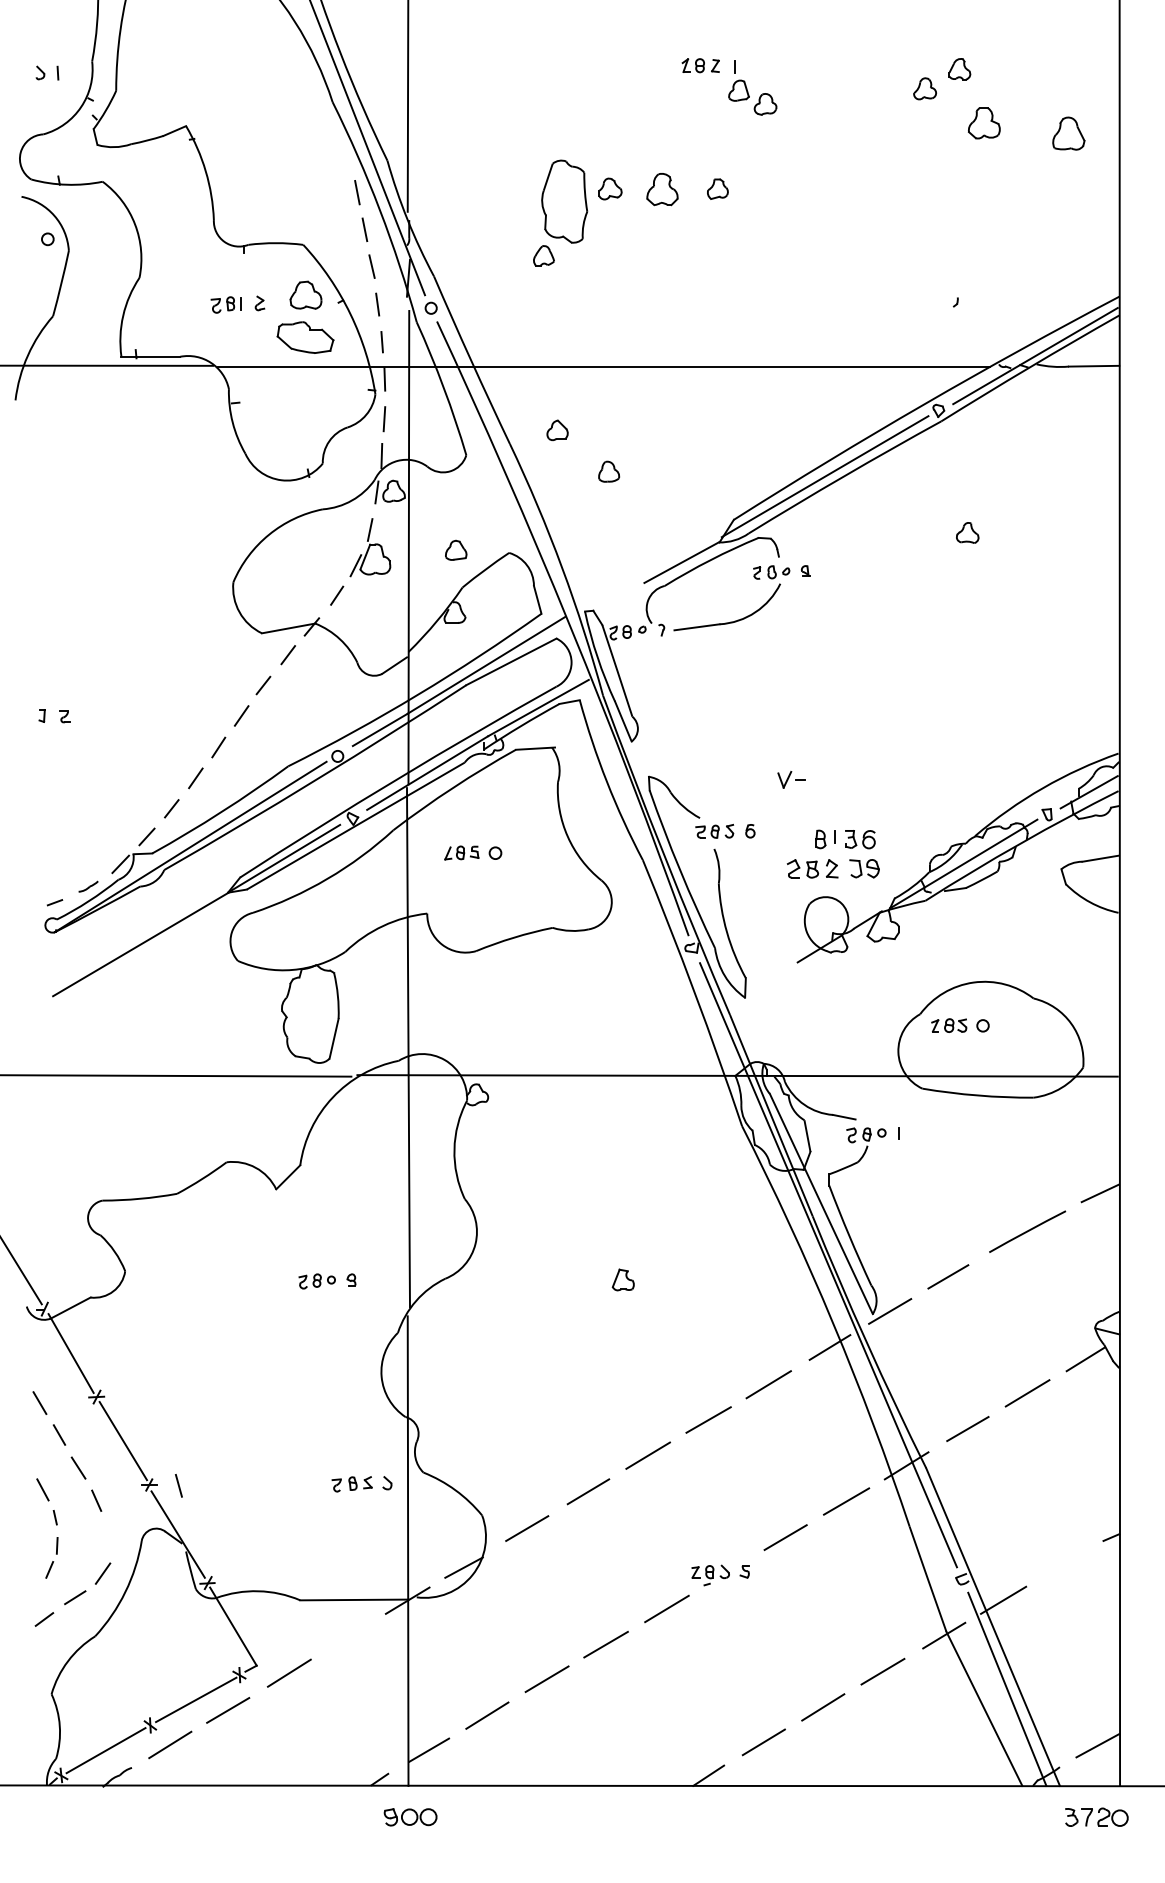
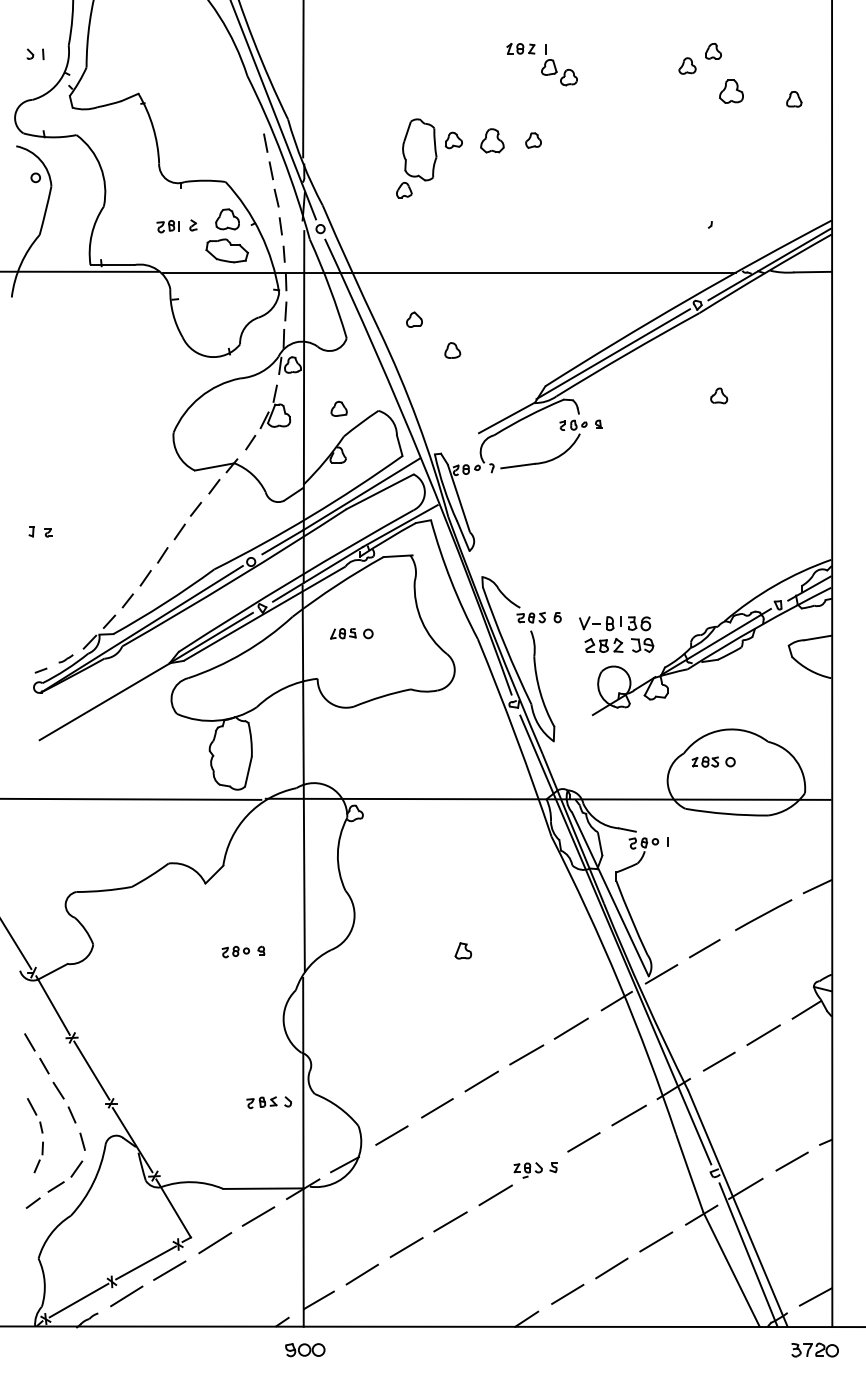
part: (1068, 133) -> (794, 99), size x0.62
part: (791, 779) -> (589, 622), moved
line: (178, 1485) -> (82, 1141), moved
line: (1065, 1563) -> (791, 1161), added
line: (347, 1637) -> (258, 1216), added

